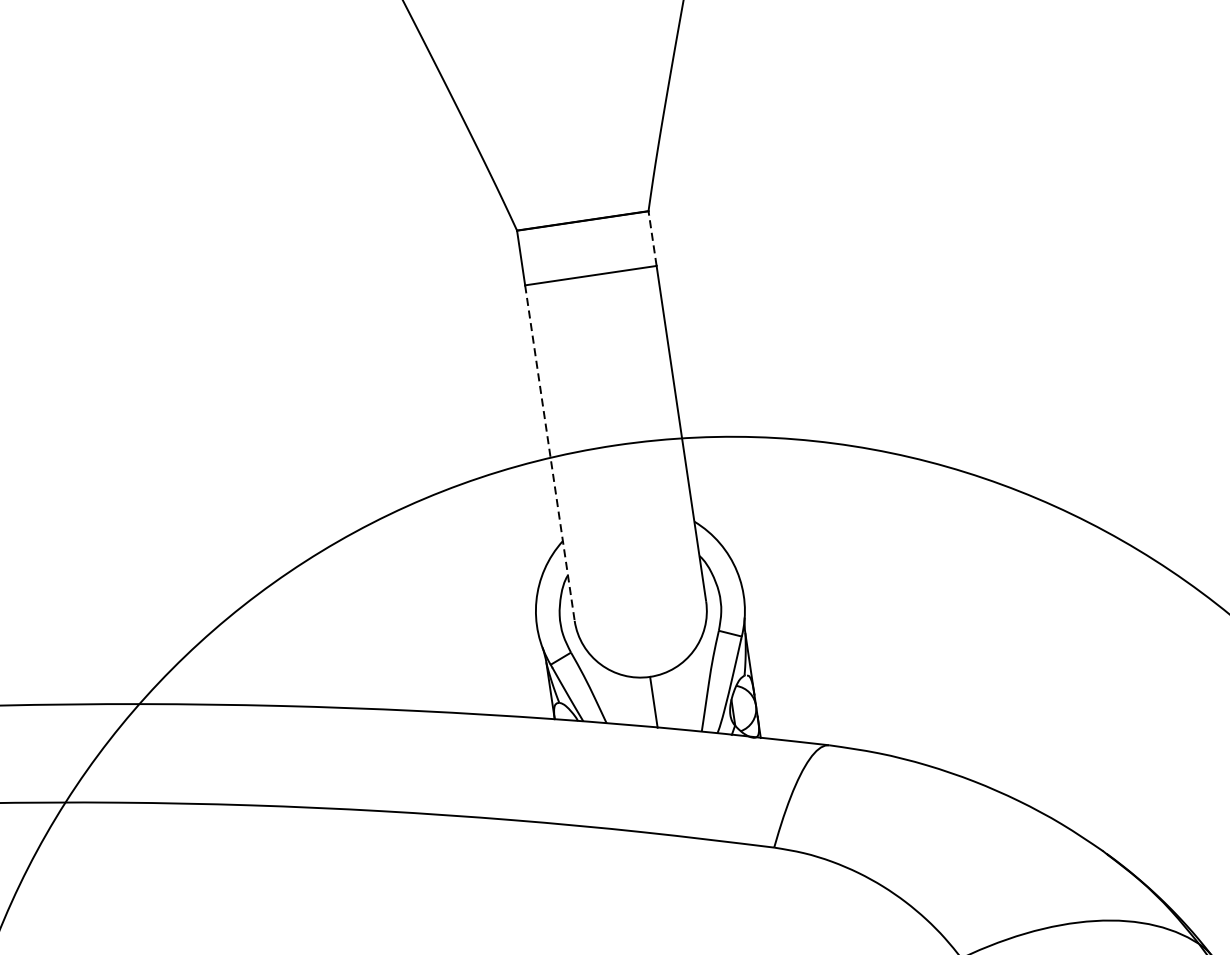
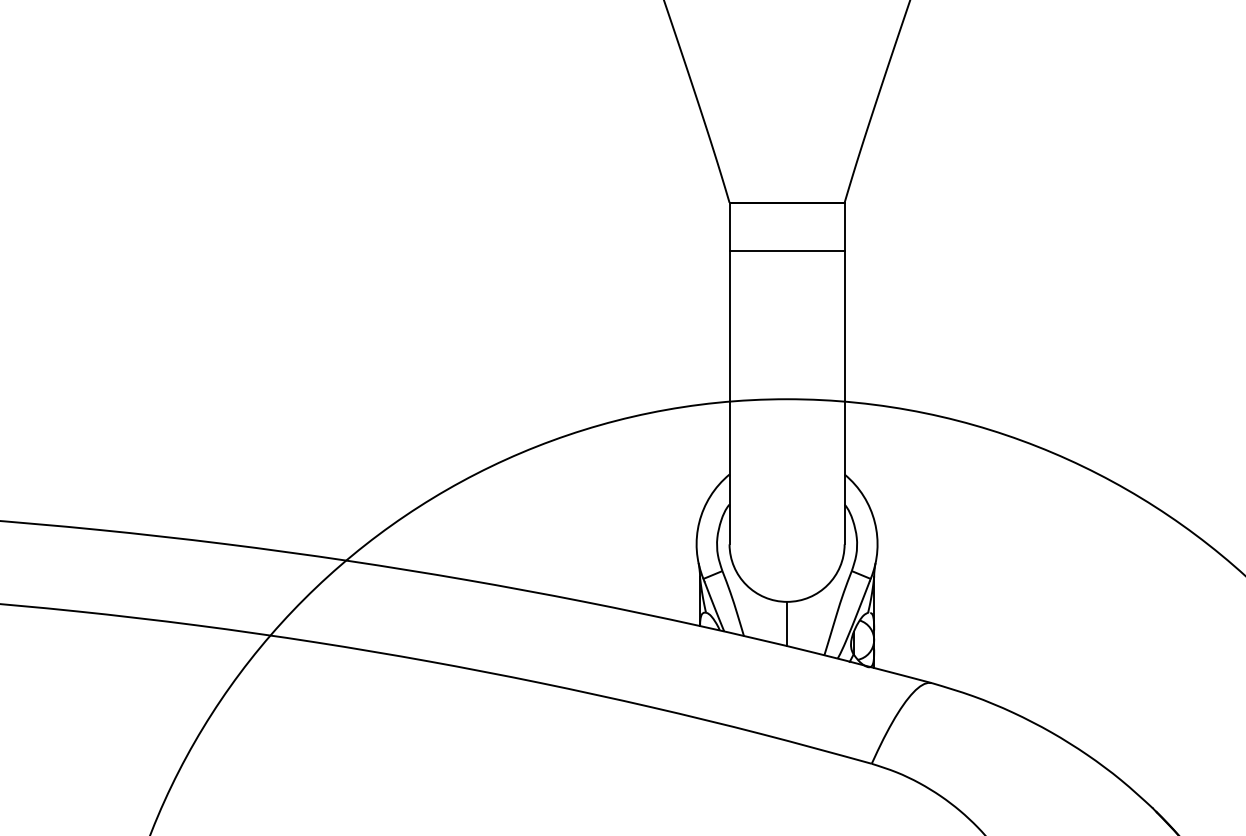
line: (652, 238) -> (844, 226), dashed -> solid
line: (549, 453) -> (729, 397), dashed -> solid

